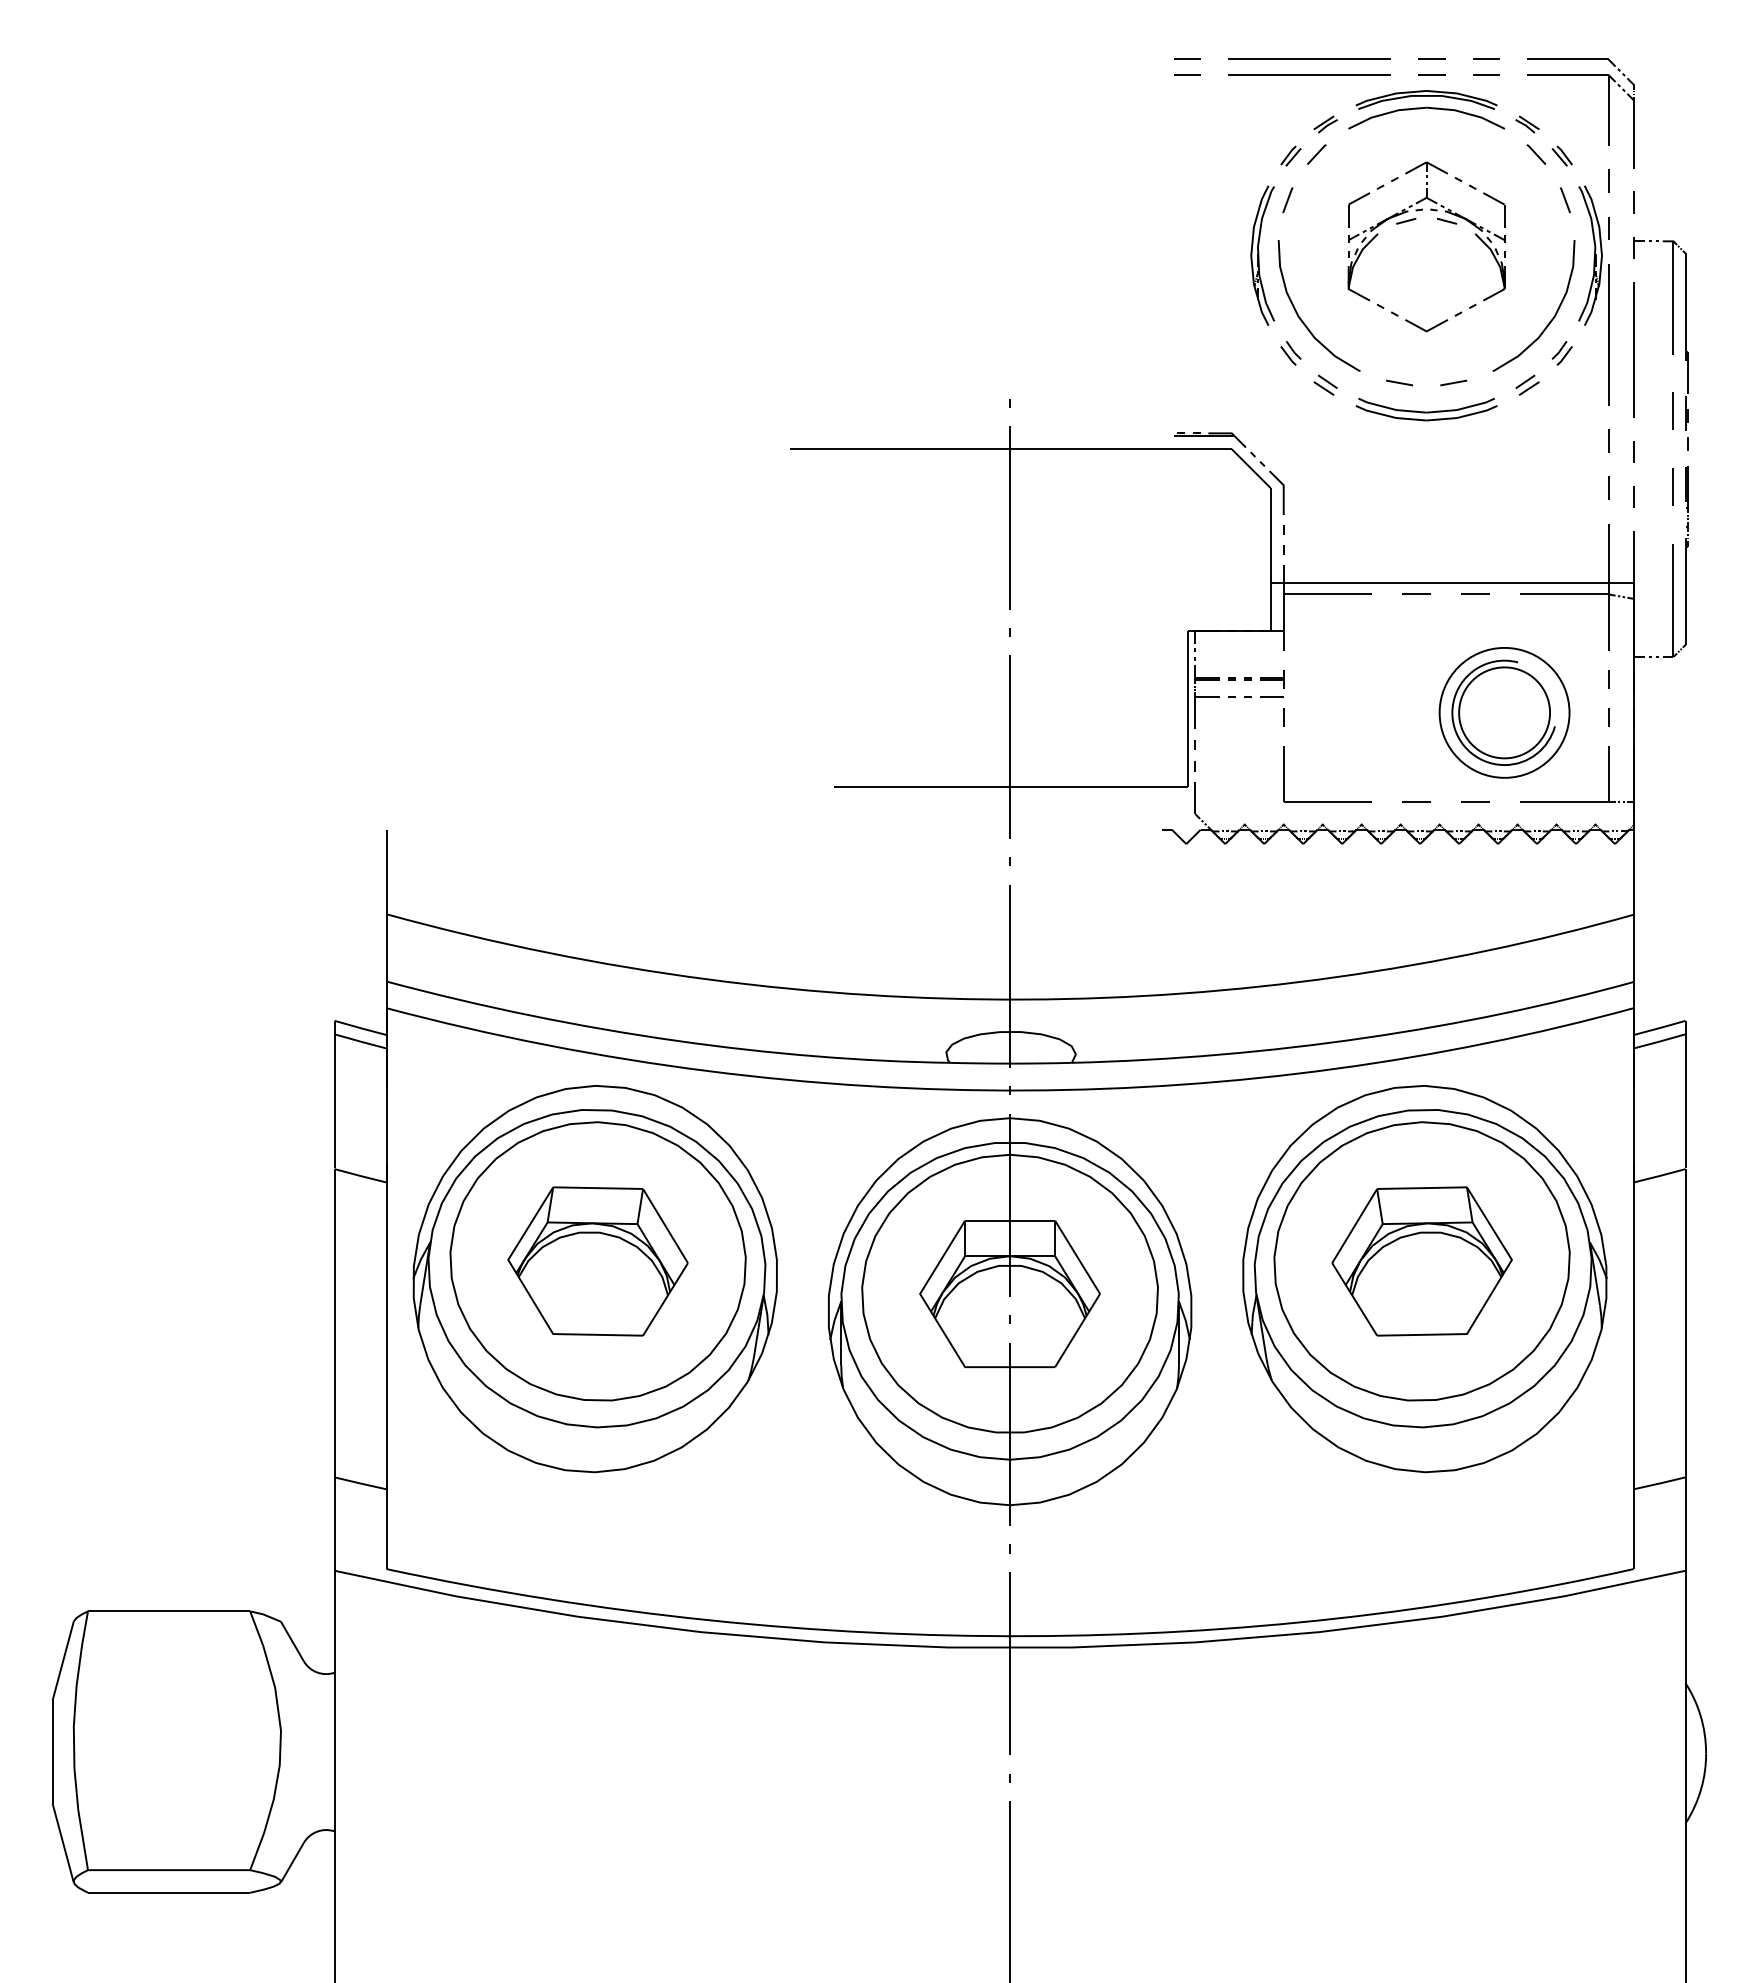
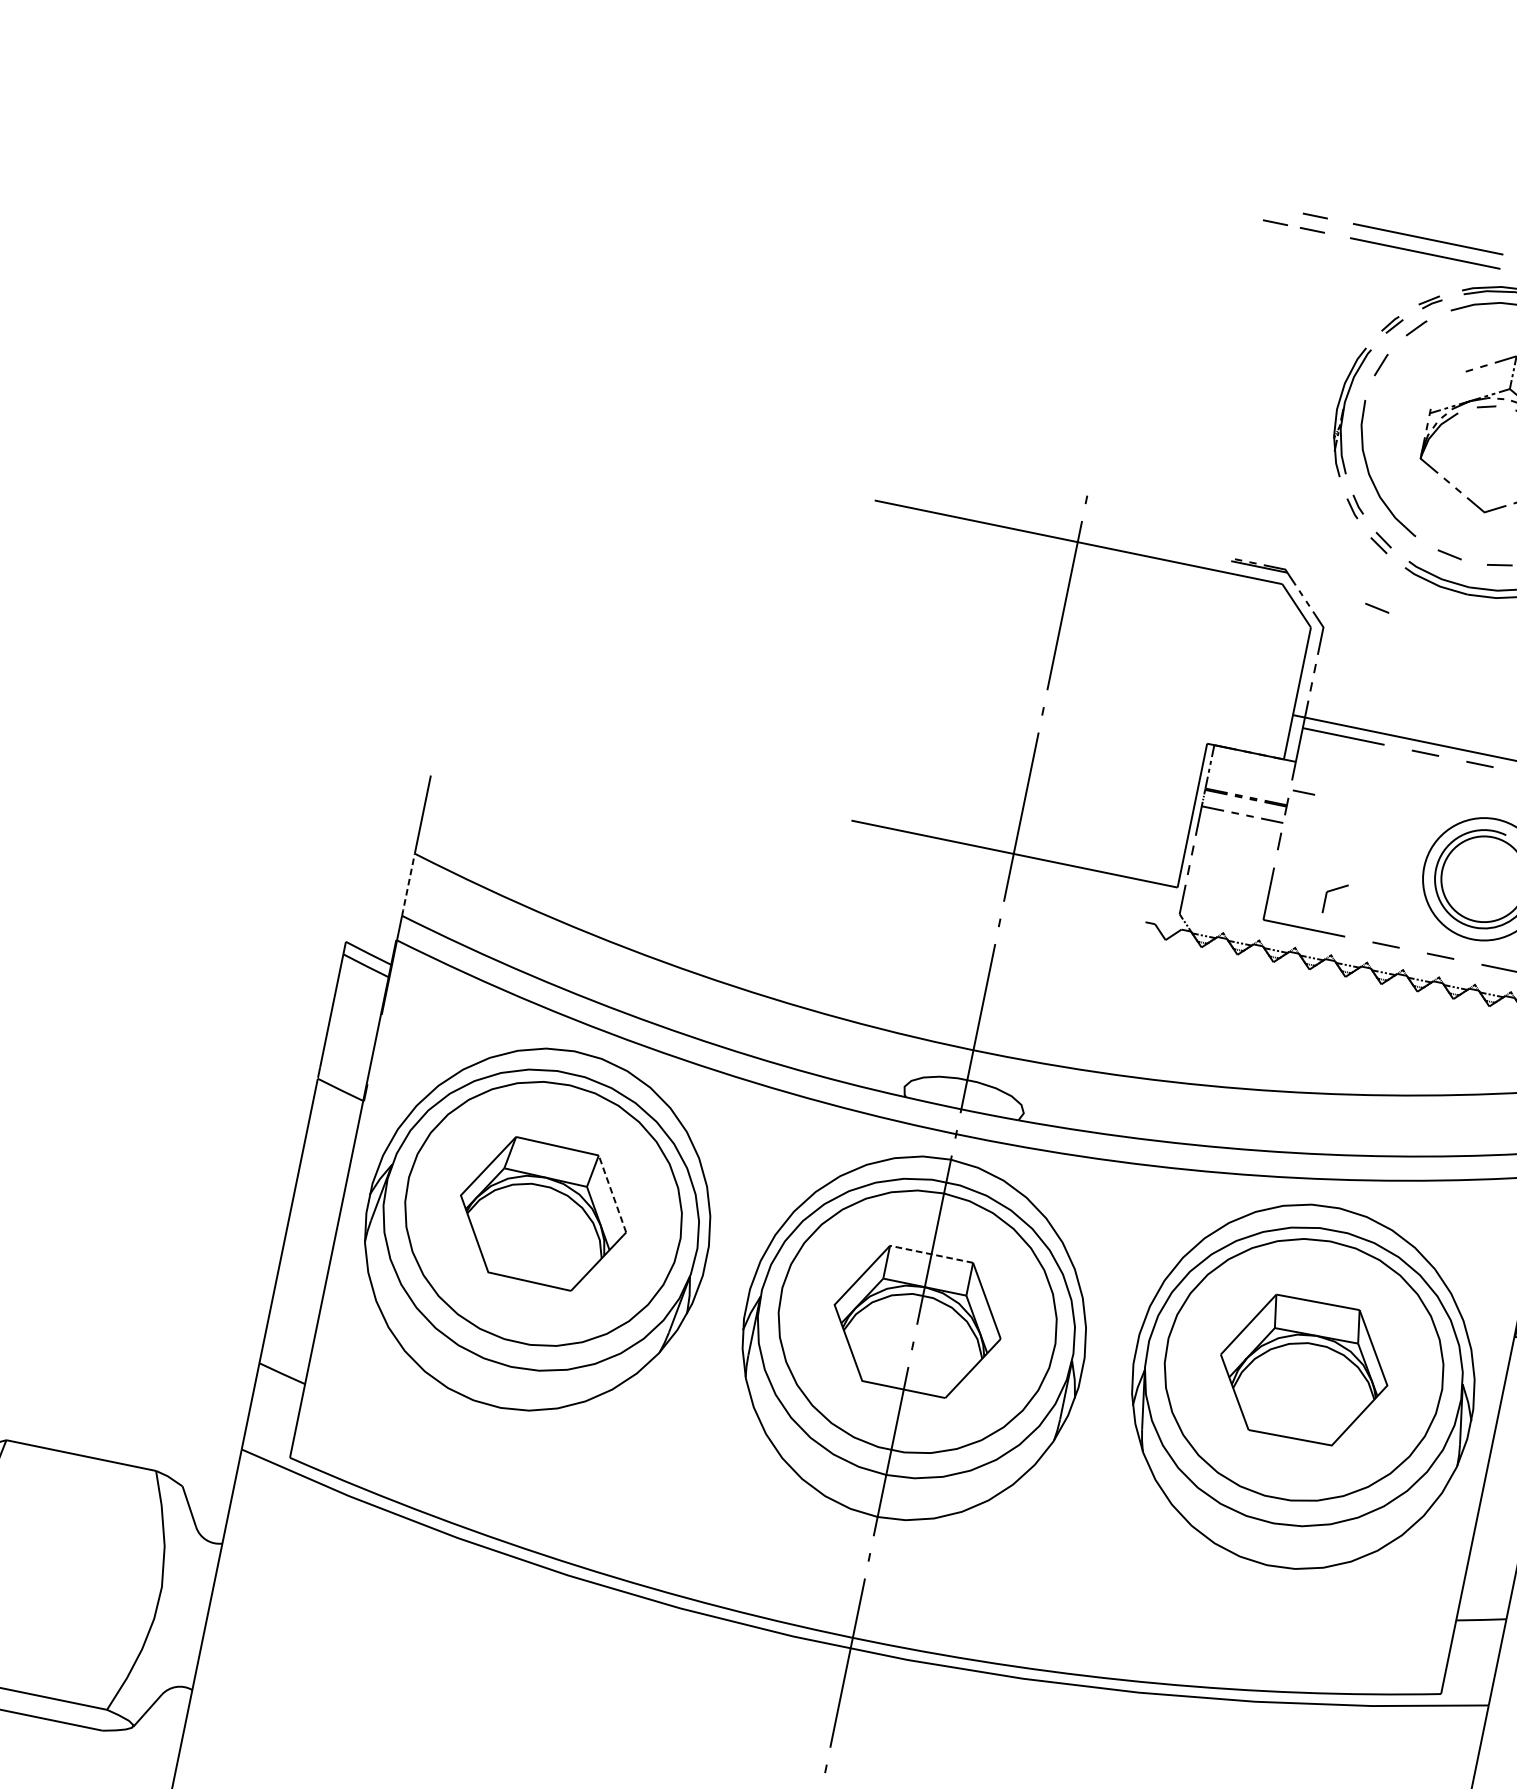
line: (1147, 74) -> (1275, 222), added
part: (1356, 201) -> (1334, 890), moved
line: (1335, 453) -> (1377, 607), added
line: (1298, 660) -> (1303, 791), added
line: (387, 948) -> (408, 885), solid -> dashed
line: (1010, 1220) -> (931, 1254), solid -> dashed
line: (665, 1225) -> (612, 1193), solid -> dashed

